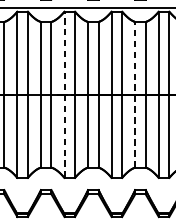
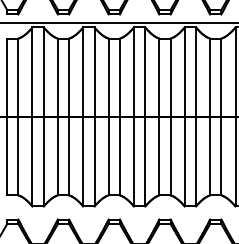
line: (64, 94) -> (134, 116), dashed -> solid
line: (135, 94) -> (210, 116), dashed -> solid

